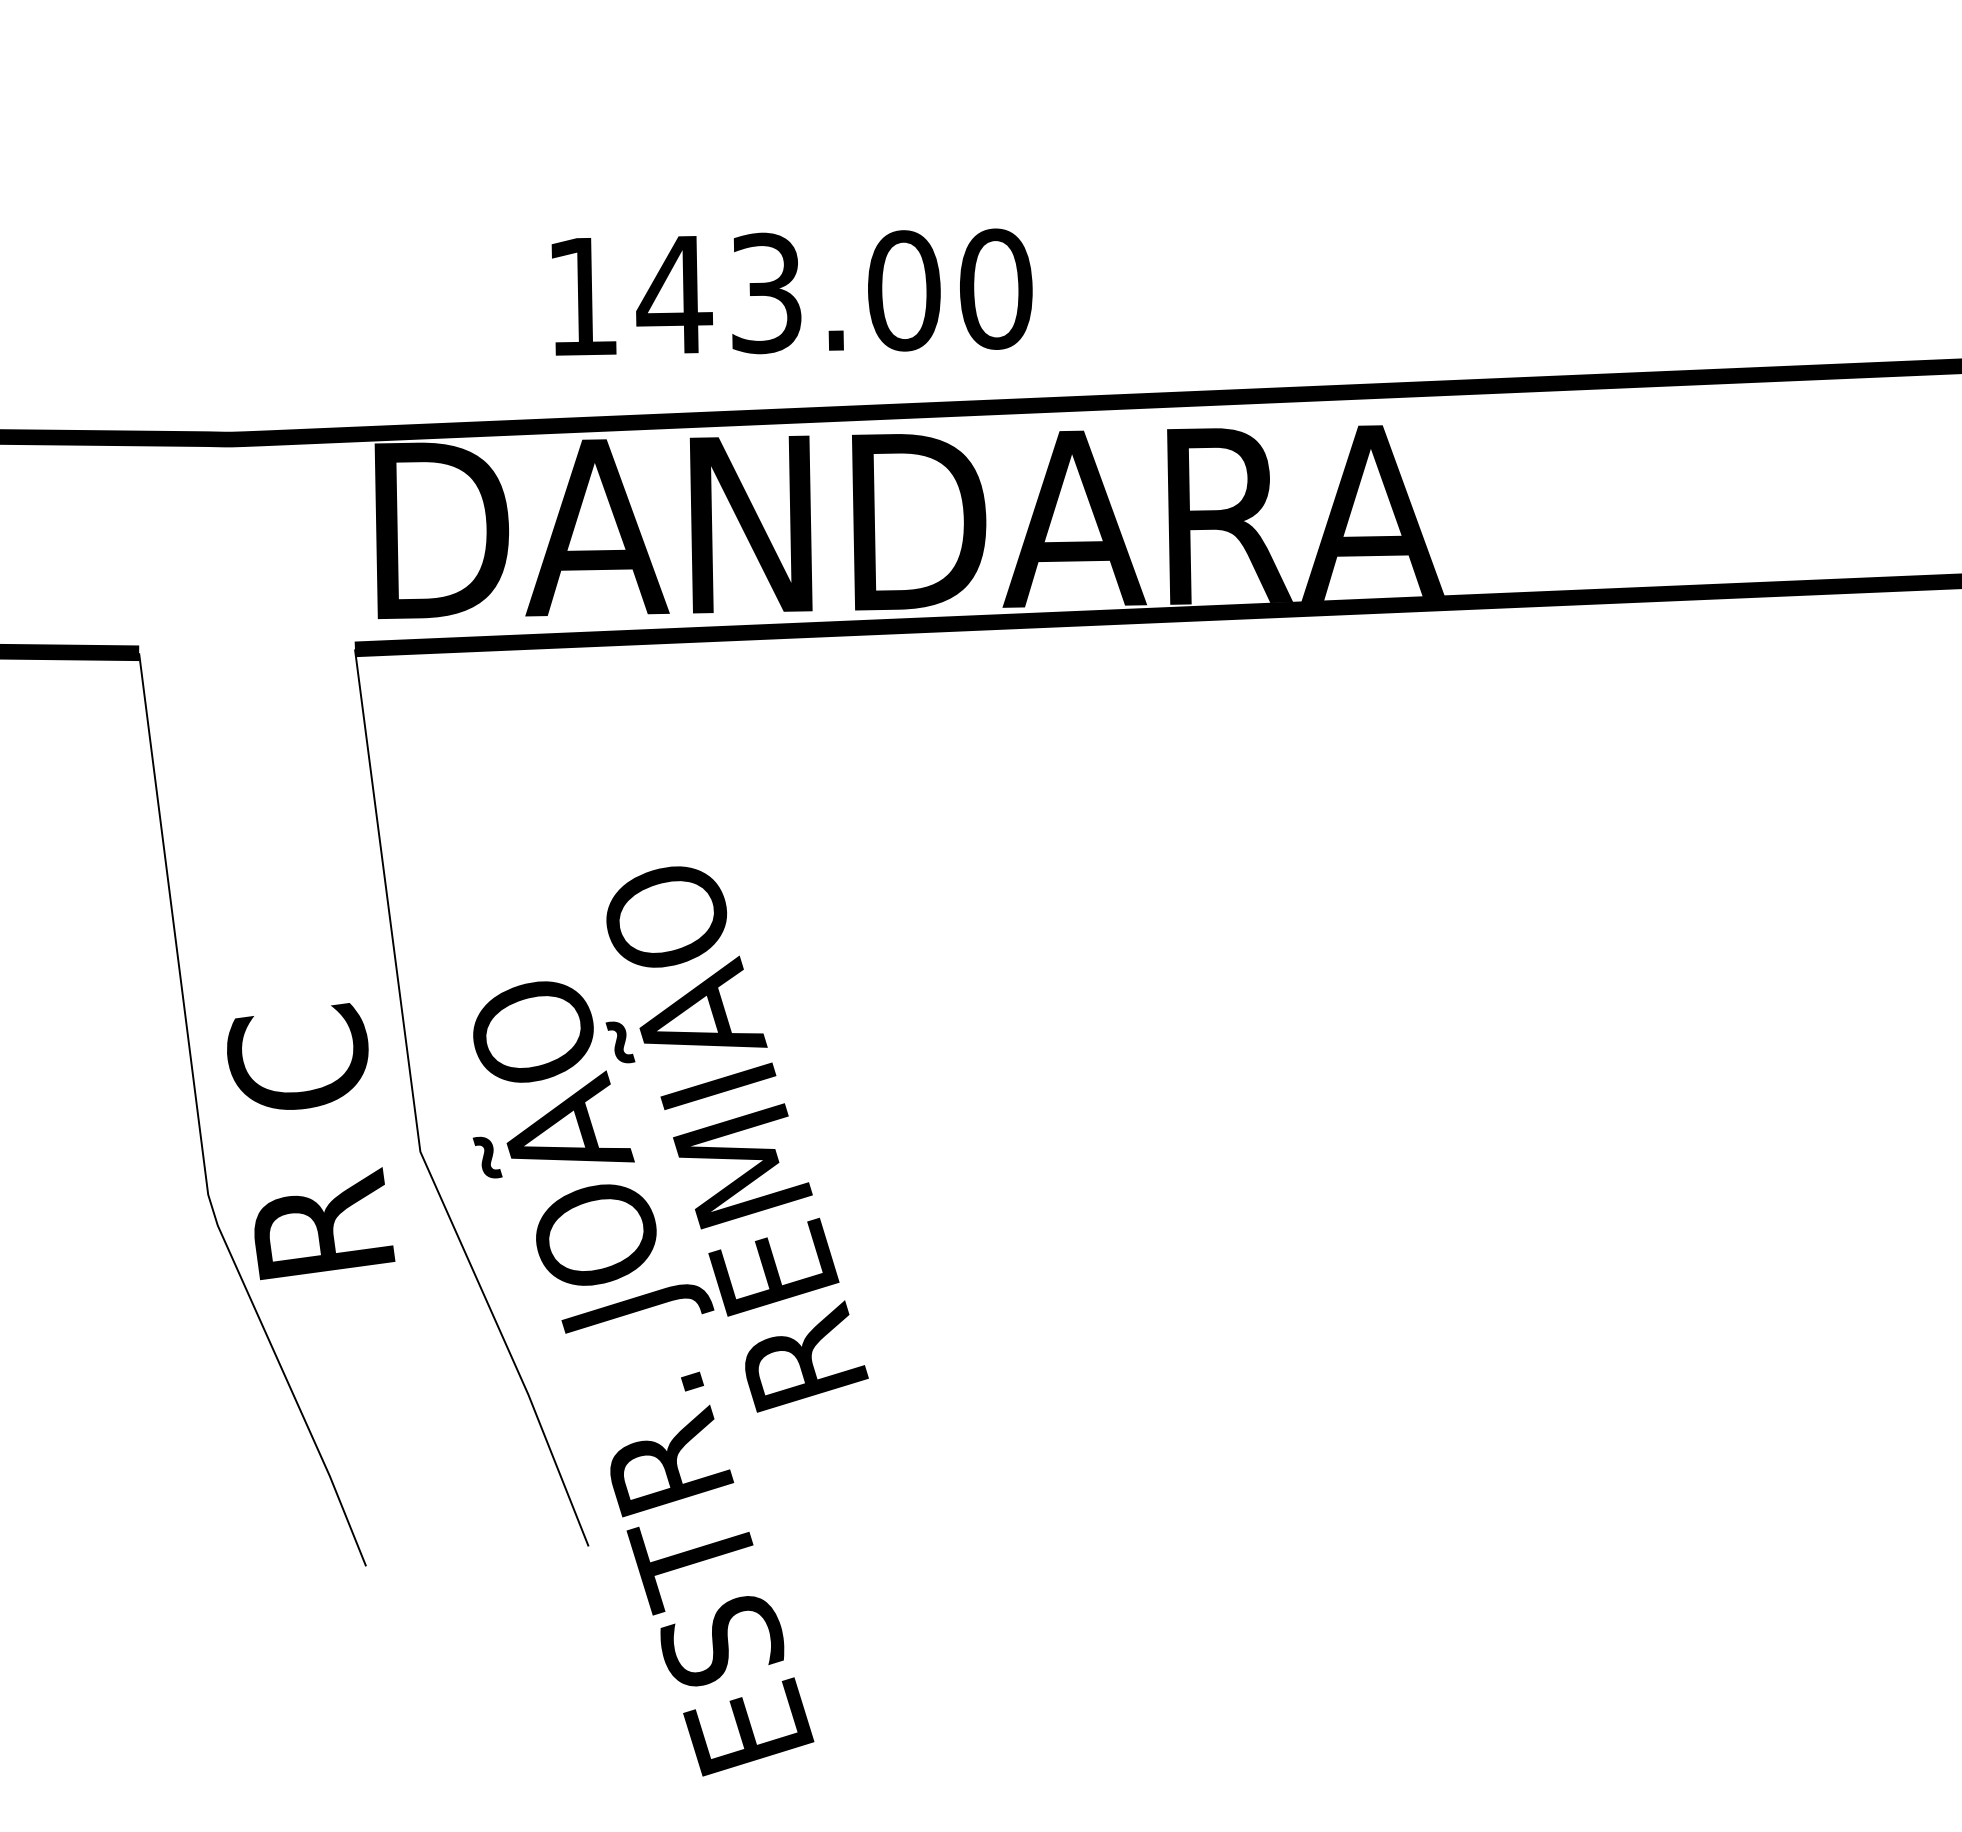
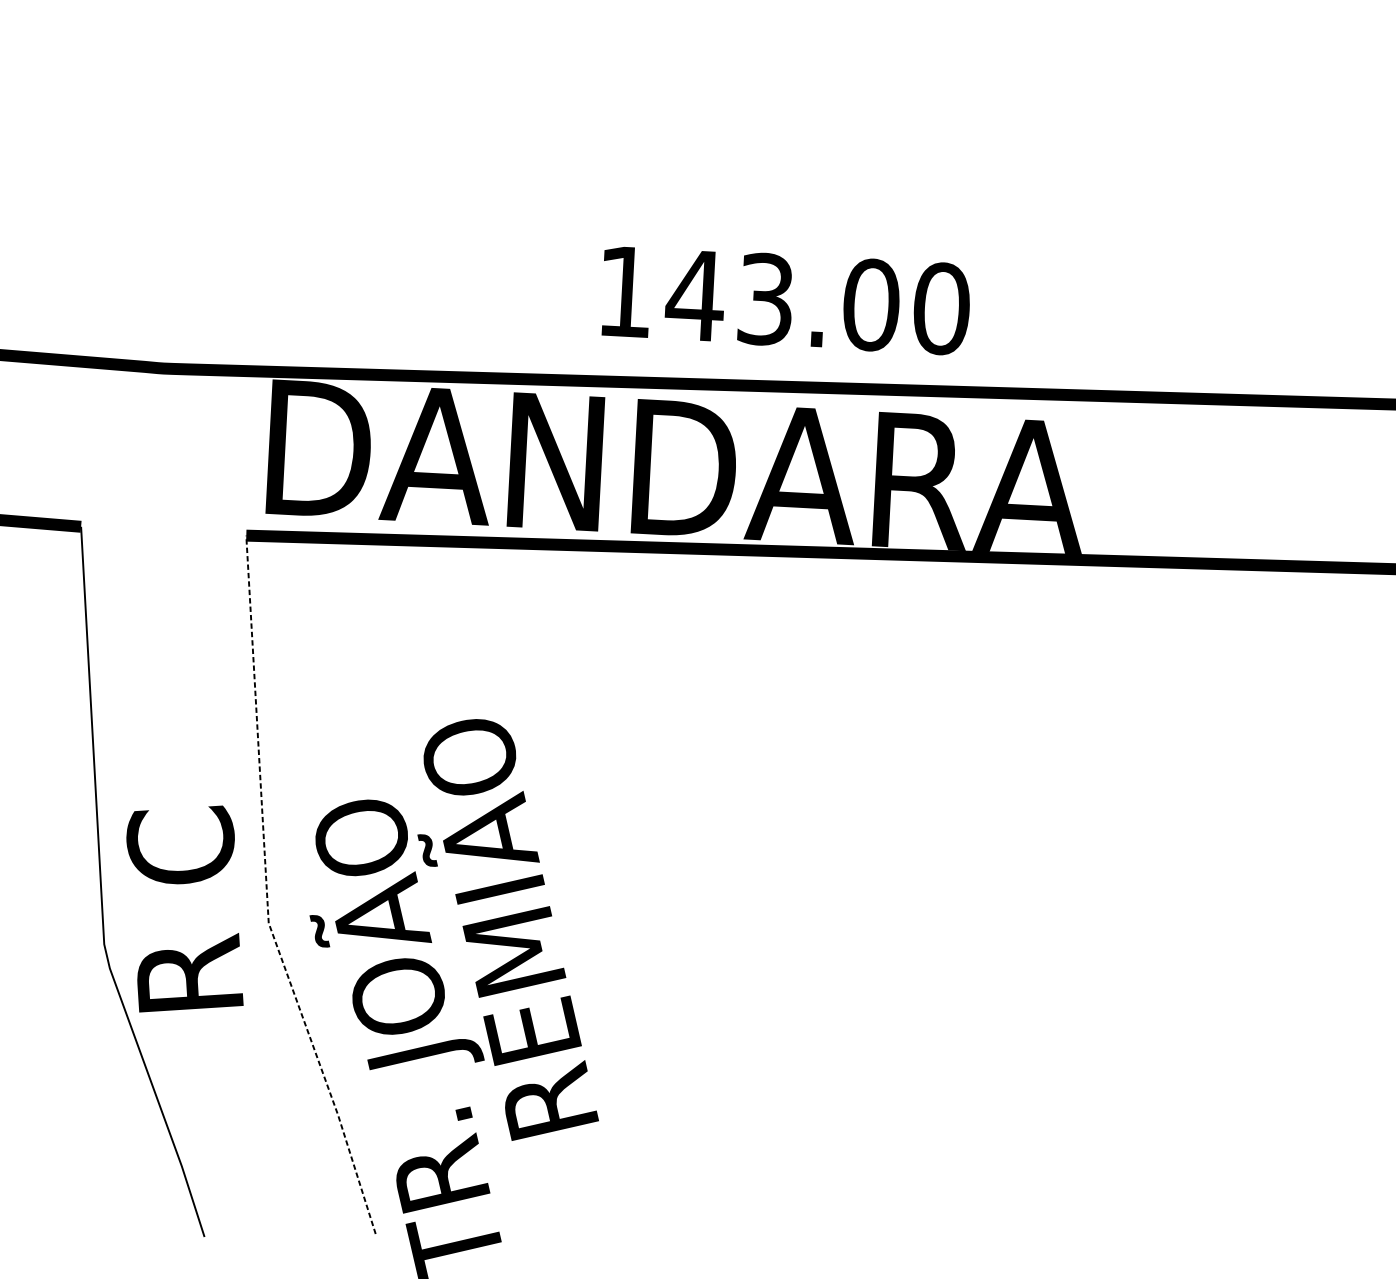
text: (791, 291) -> (785, 299), moved
line: (415, 1114) -> (267, 894), solid -> dashed

